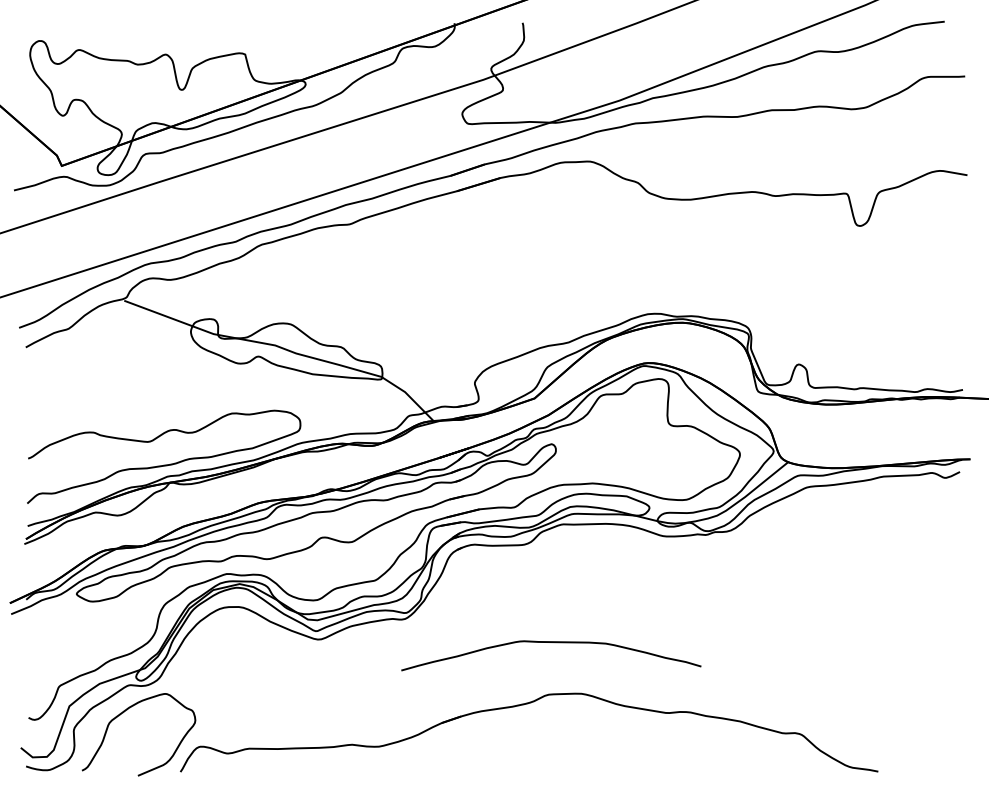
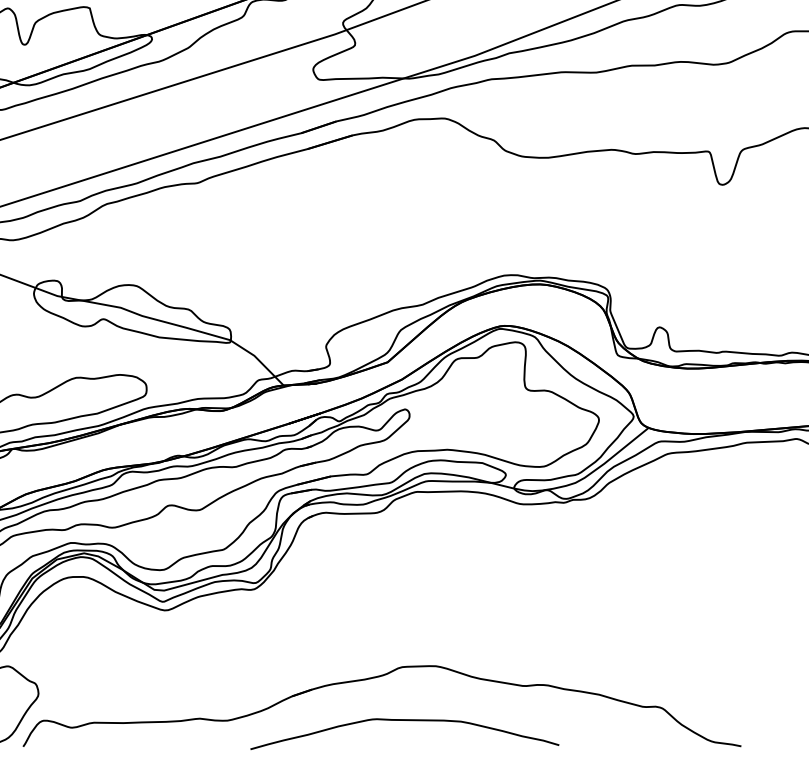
curve: (554, 643) -> (408, 721), moved

